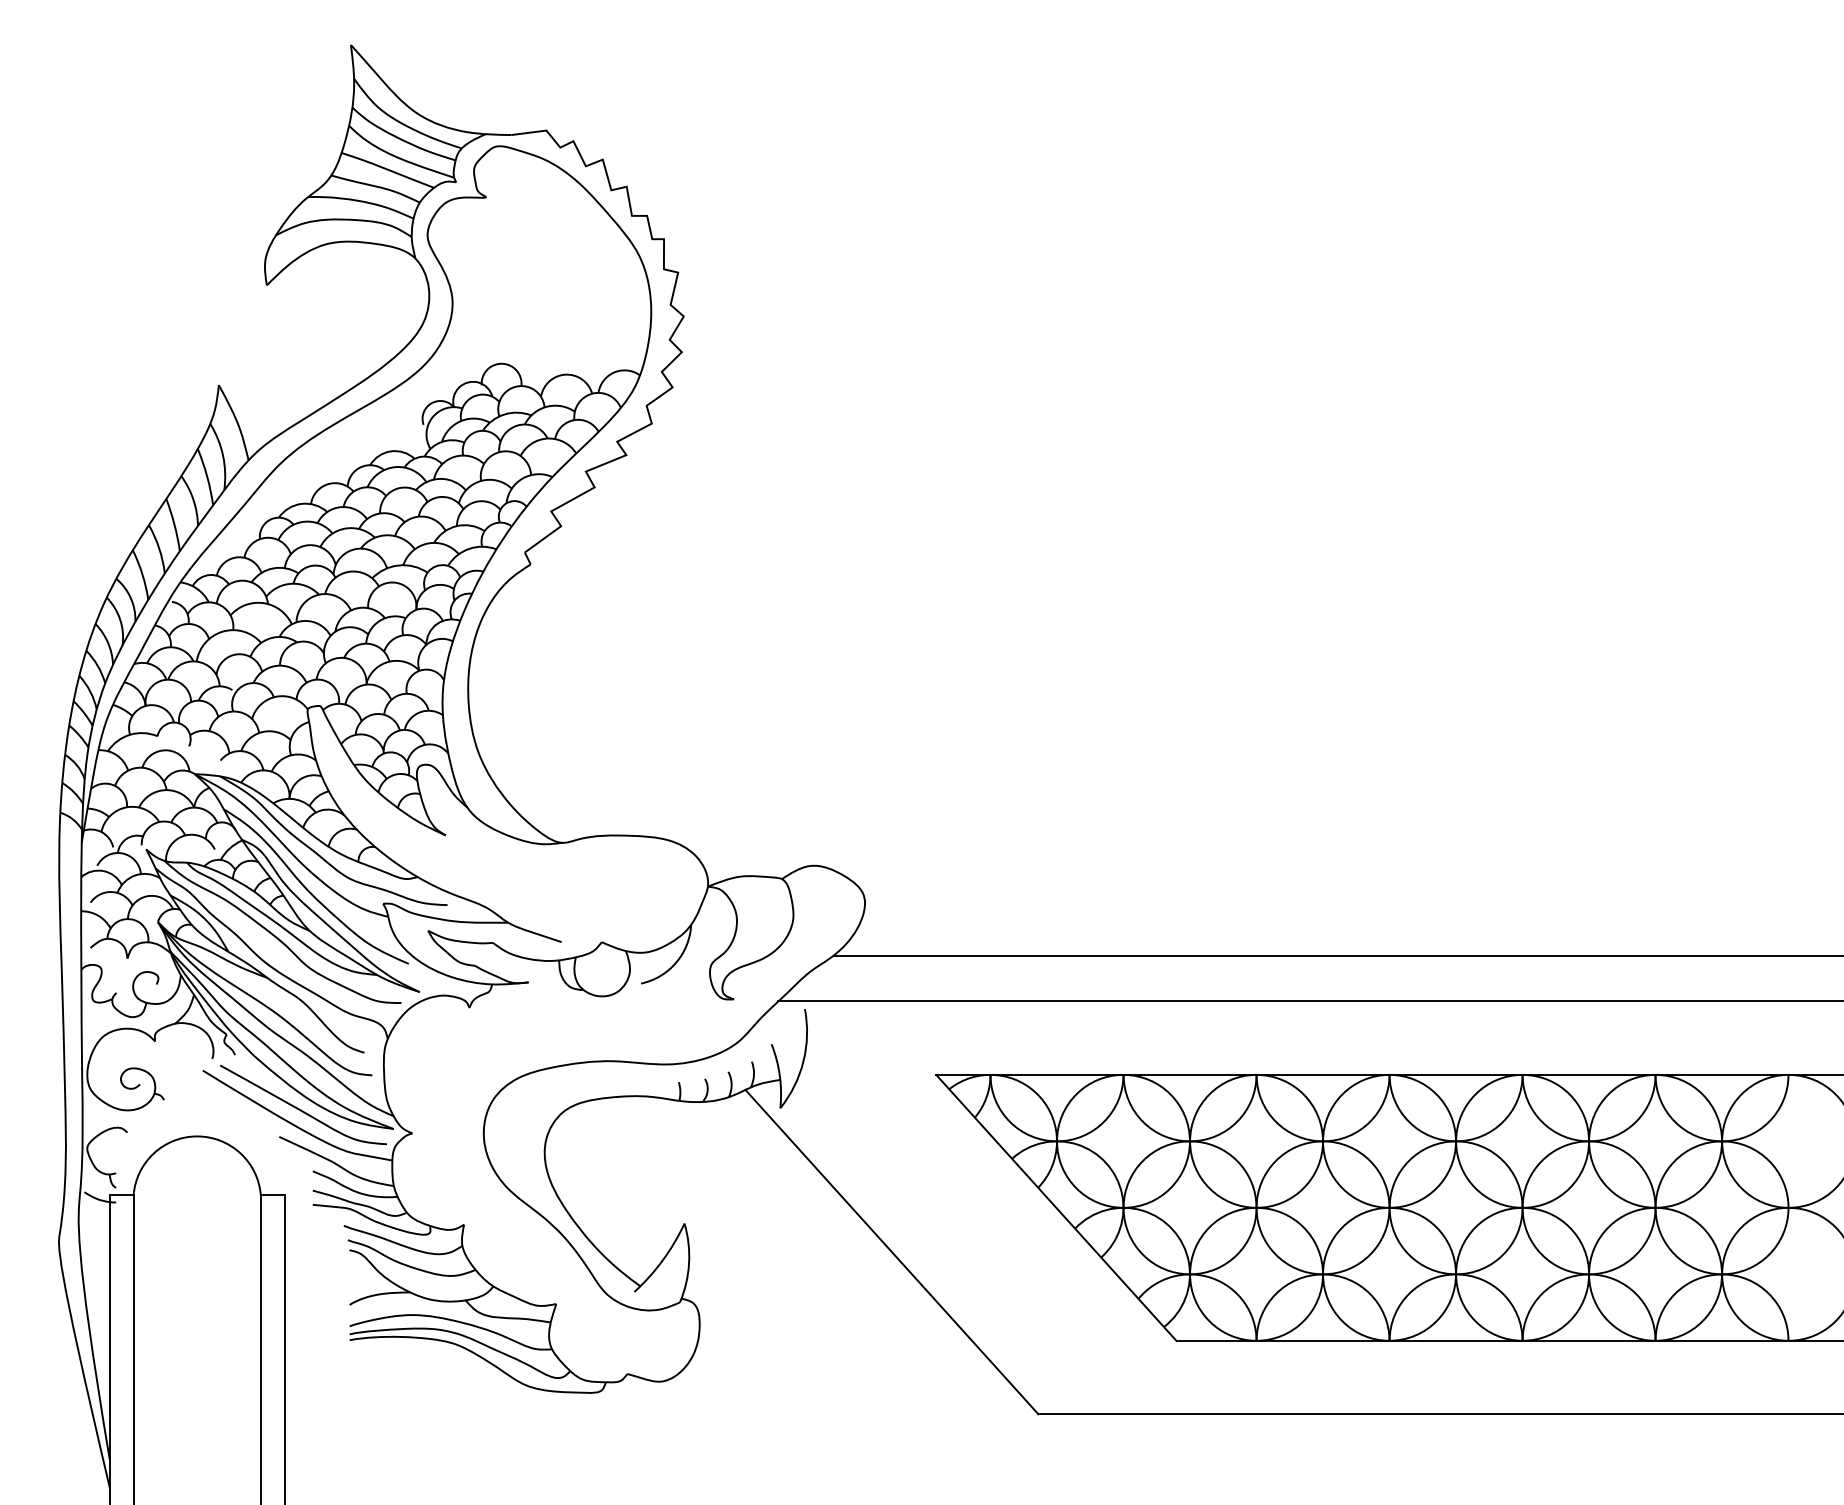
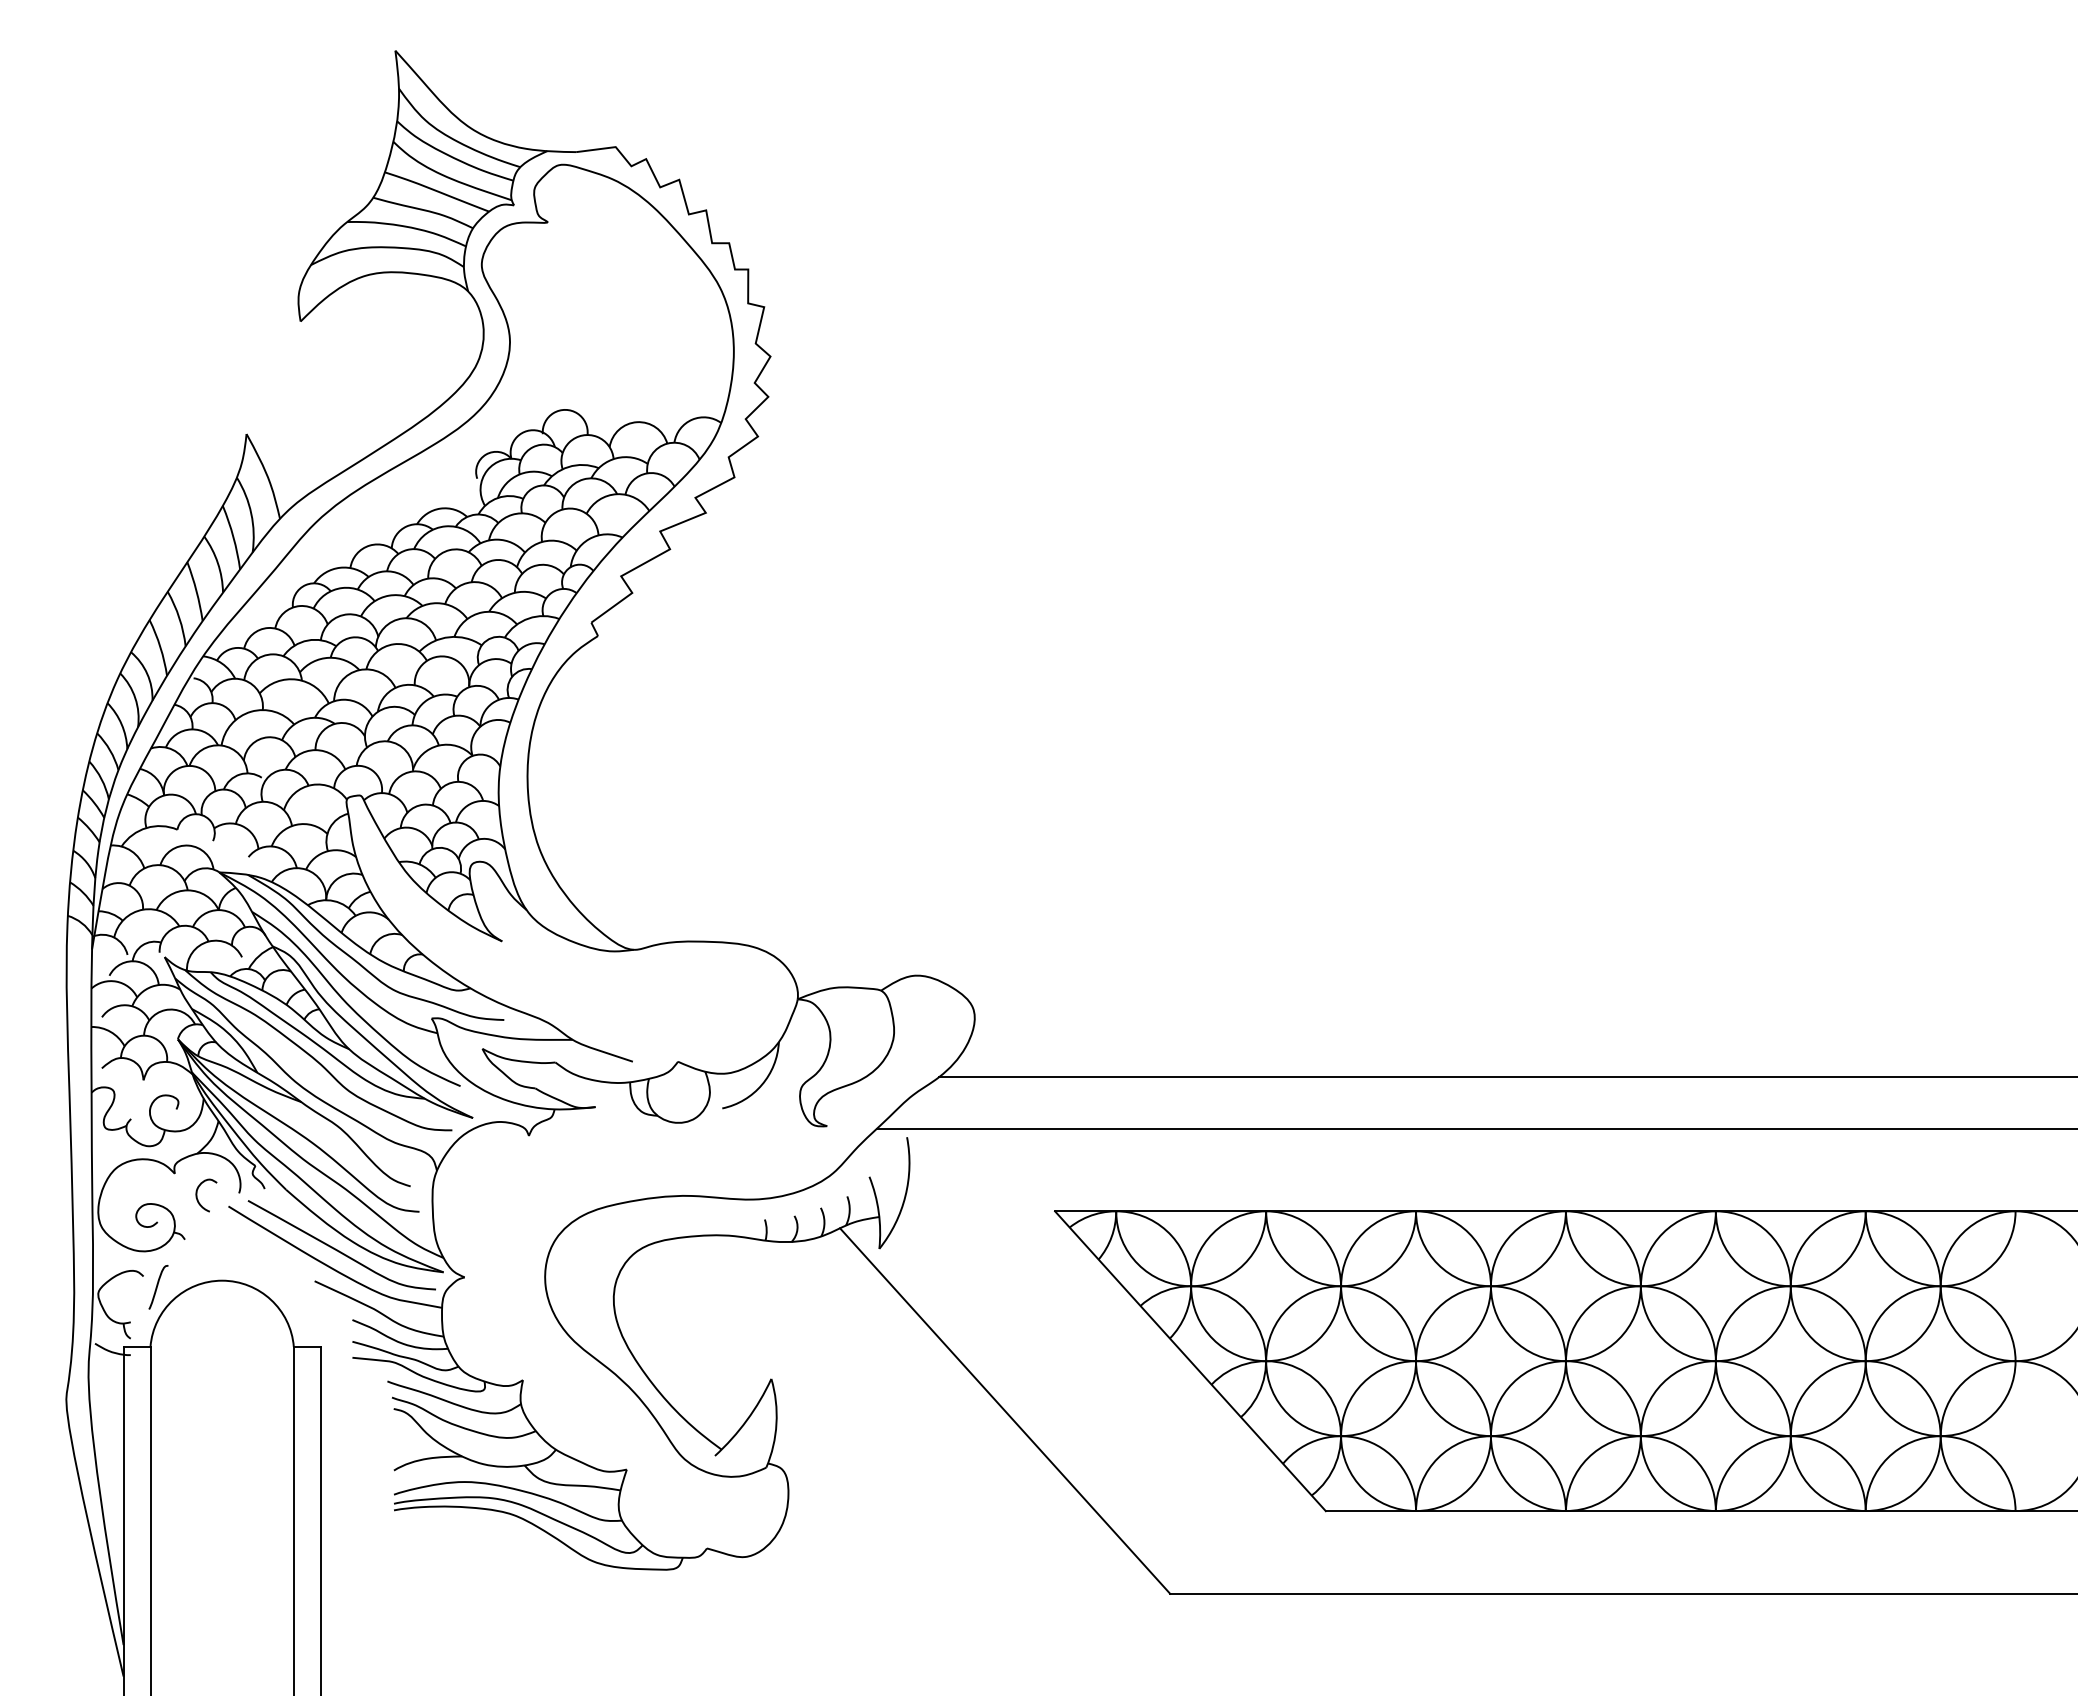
curve: (176, 1064) -> (198, 1199), added
curve: (139, 1142) -> (157, 1287), added

